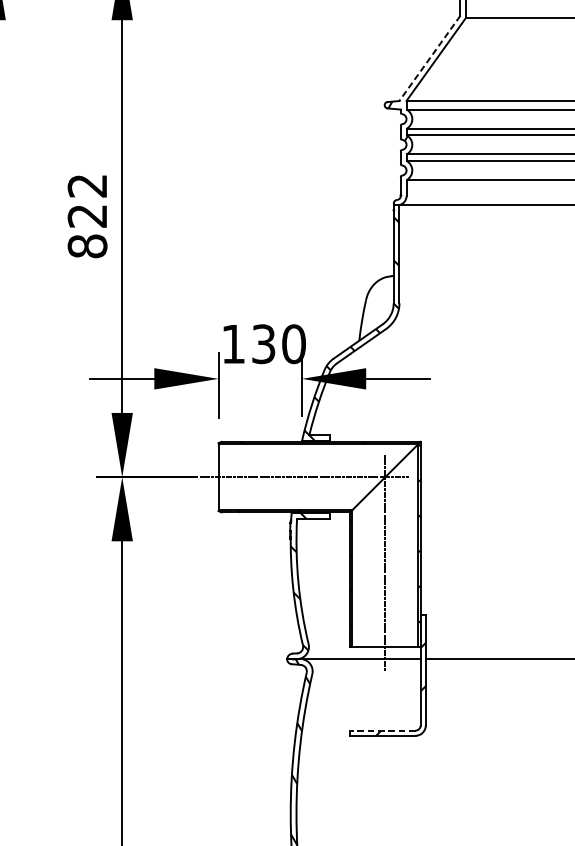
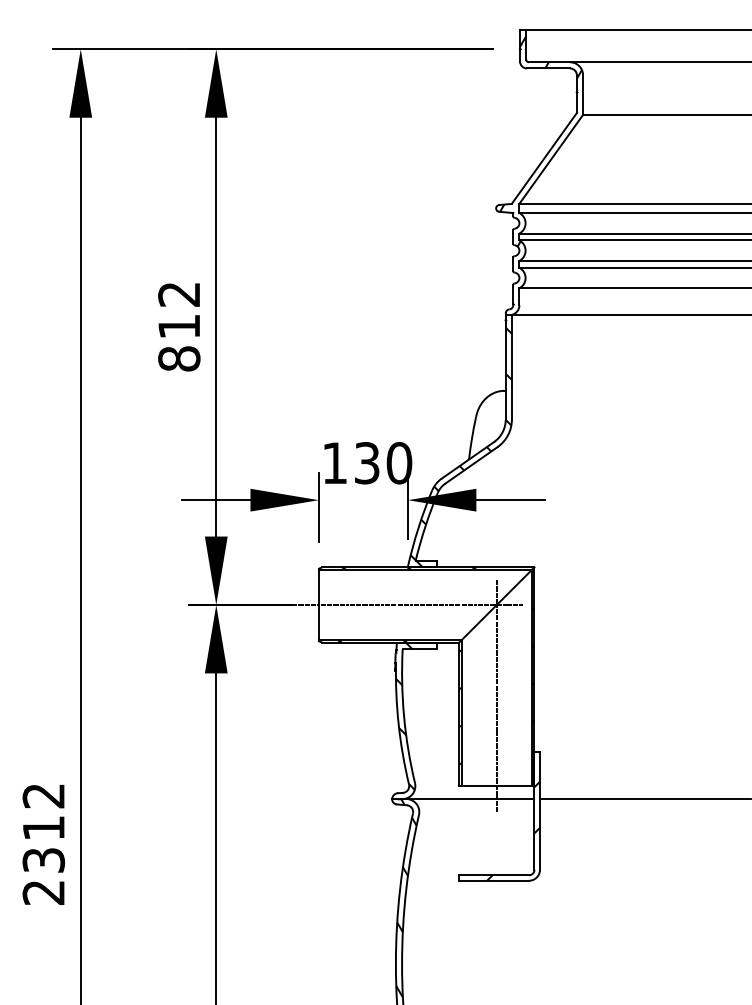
line: (430, 58) -> (544, 158), dashed -> solid
text: (86, 216) -> (178, 327), 822 -> 812
line: (383, 730) -> (494, 875), dashed -> solid

